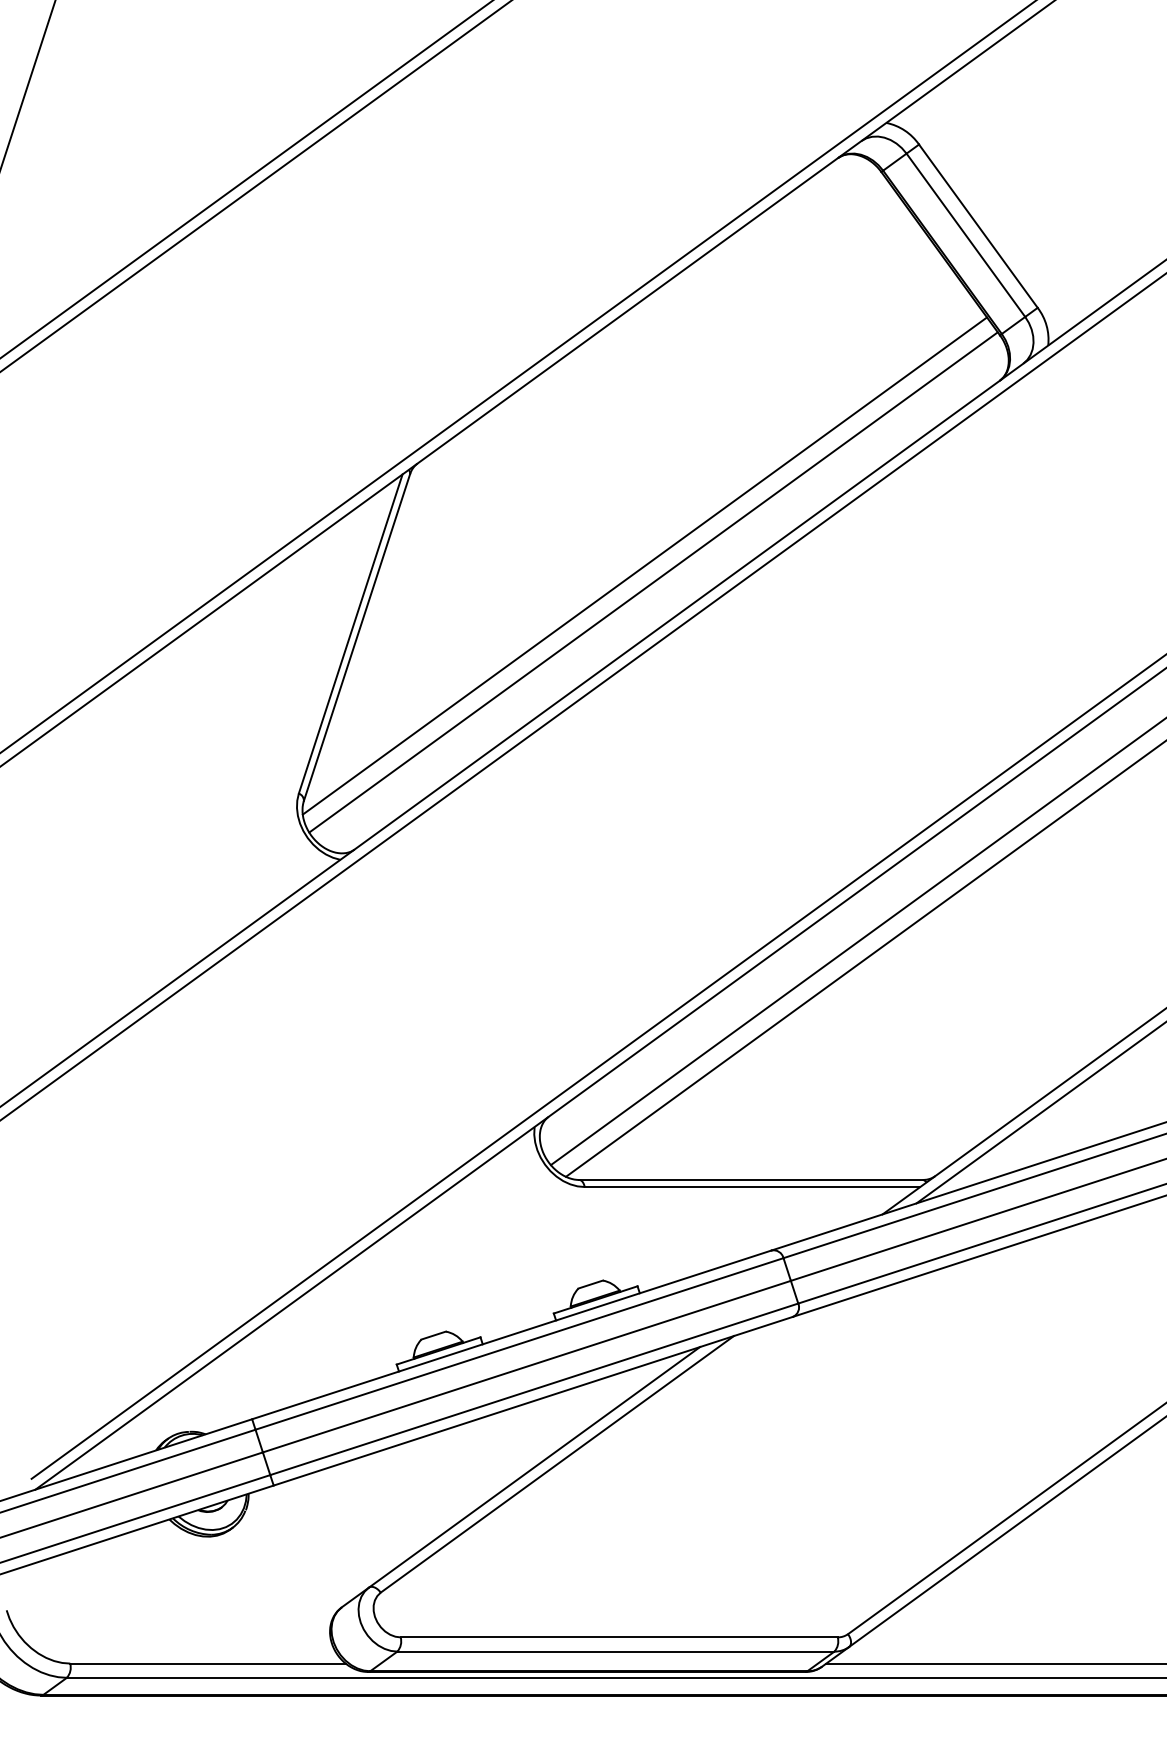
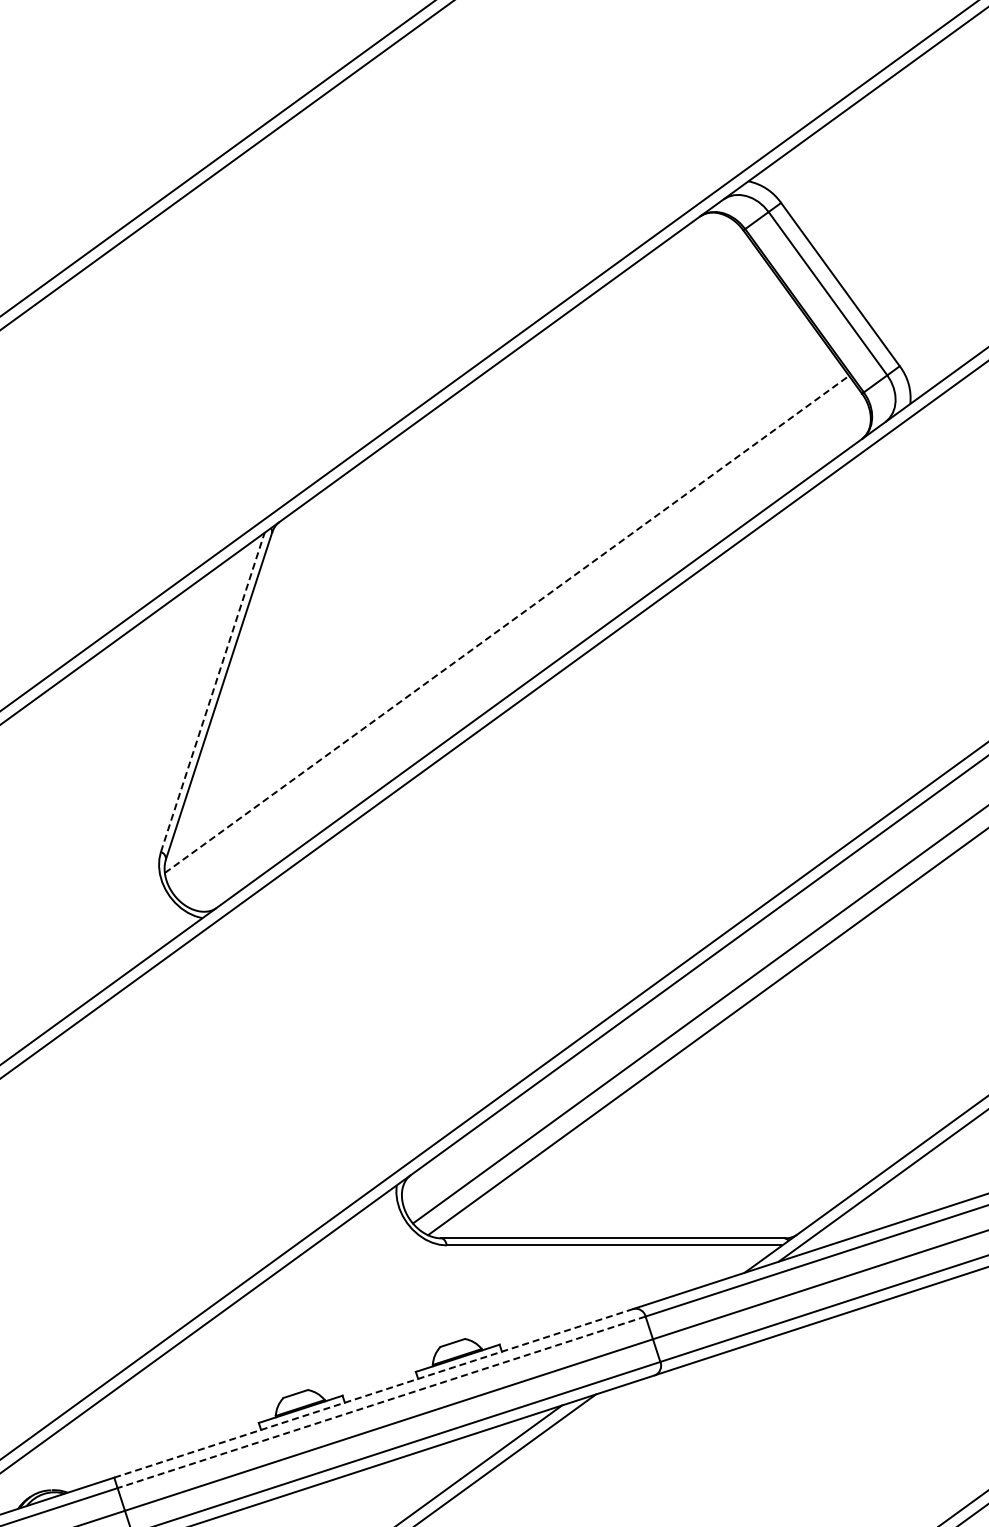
line: (644, 566) -> (506, 624), solid -> dashed
line: (653, 582) -> (515, 640), removed
line: (350, 634) -> (212, 692), solid -> dashed
line: (511, 1334) -> (373, 1392), solid -> dashed
line: (519, 1343) -> (381, 1401), solid -> dashed

